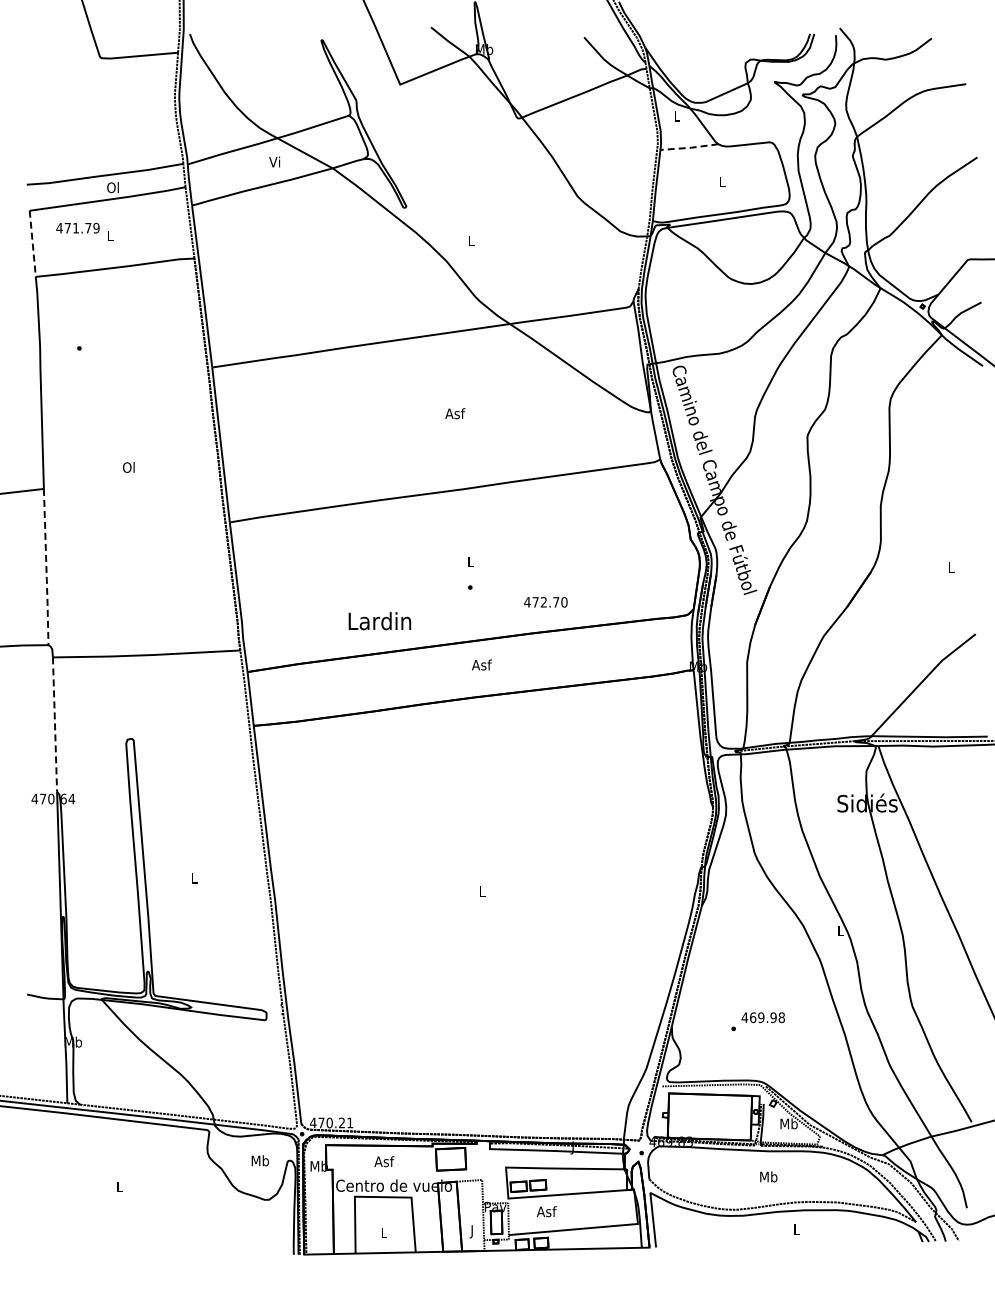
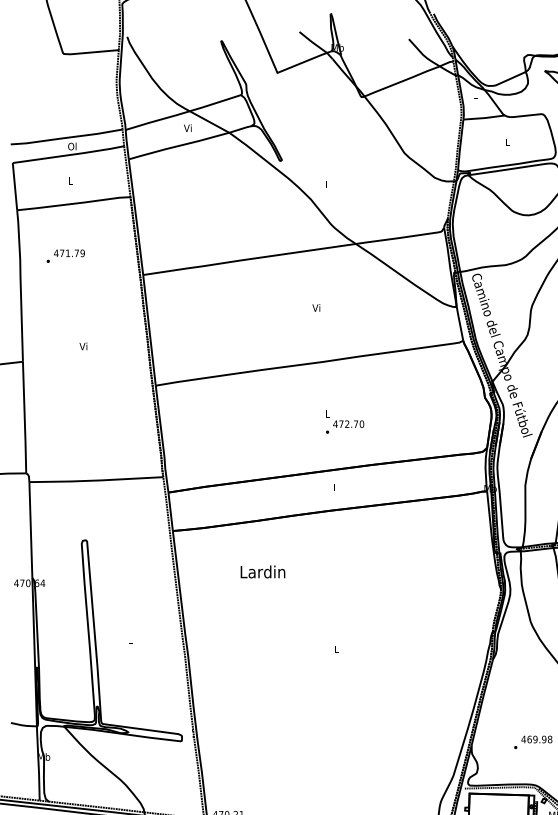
line: (690, 147) -> (484, 117), dashed -> solid
text: (77, 227) -> (69, 252), moved
line: (32, 244) -> (14, 187), dashed -> solid
text: (455, 413) -> (316, 307), Asf -> Vi
text: (128, 467) -> (83, 346), Ol -> Vi
line: (46, 568) -> (24, 418), dashed -> solid
text: (545, 602) -> (348, 424), moved
text: (379, 621) -> (262, 572), moved
text: (481, 664) -> (335, 487), Asf -> L
line: (55, 725) -> (31, 530), dashed -> solid

